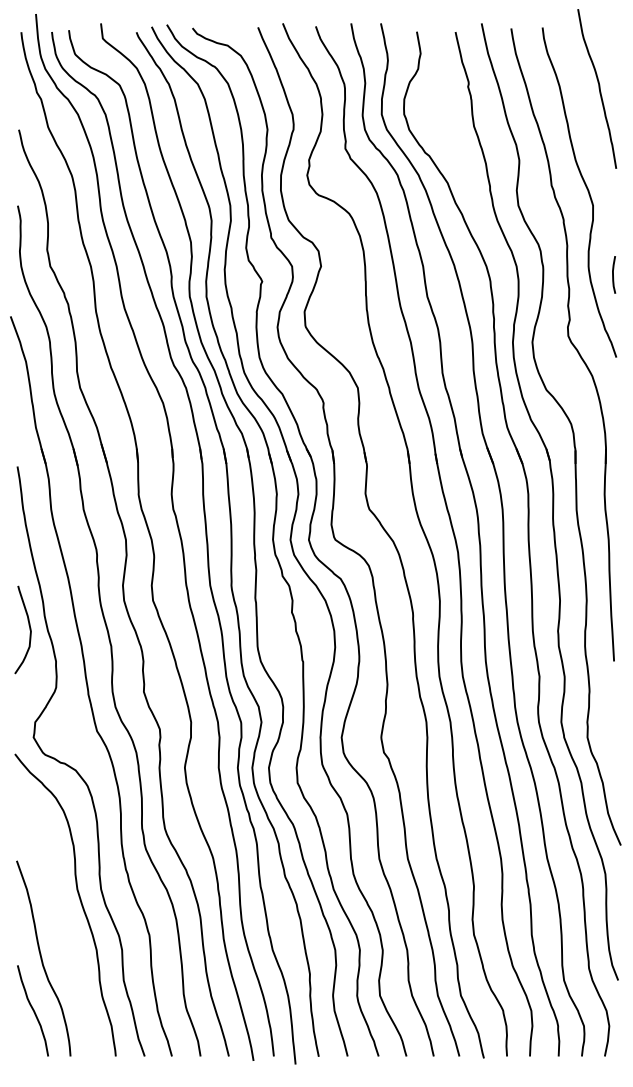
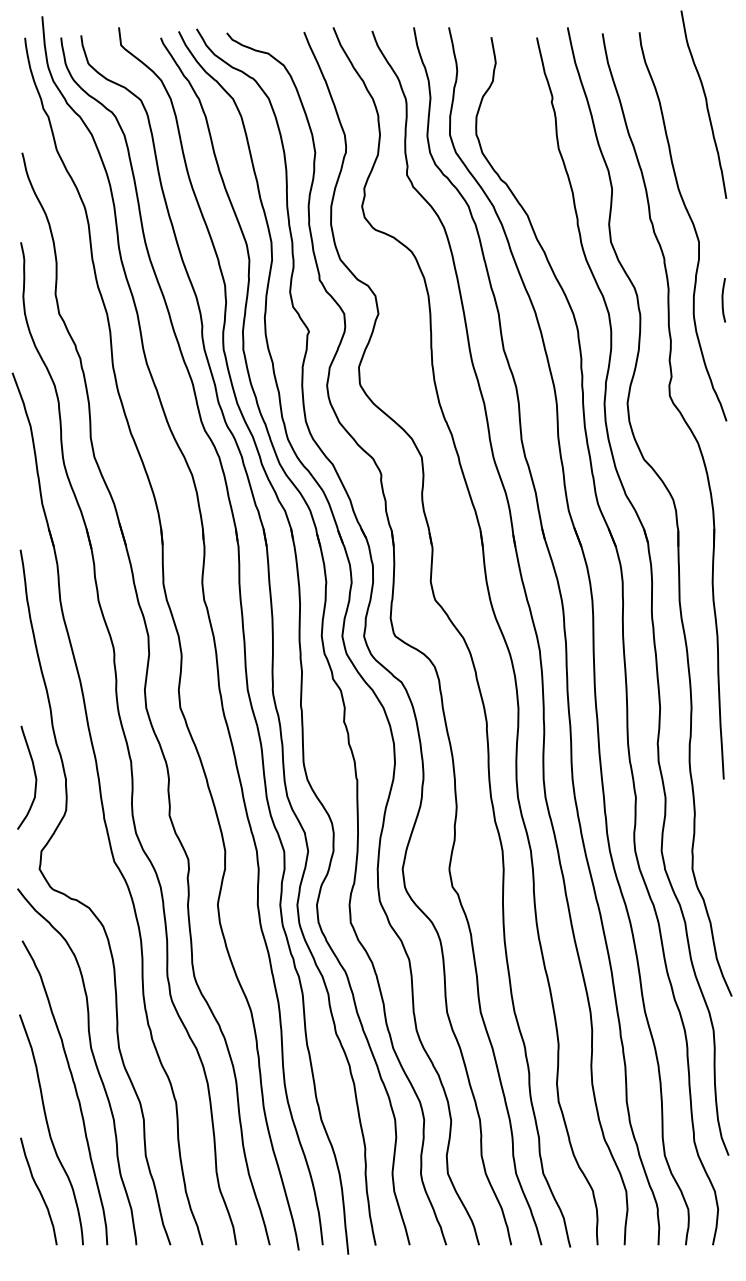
curve: (613, 274) -> (723, 299), moved
curve: (29, 629) -> (34, 777), moved
curve: (63, 925) -> (74, 1090), added

